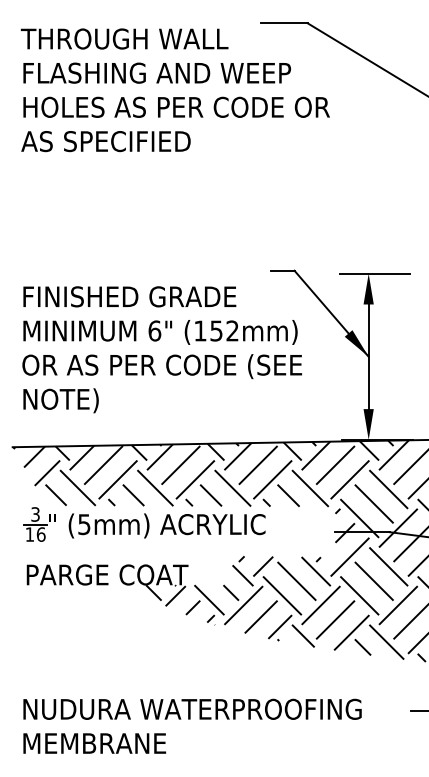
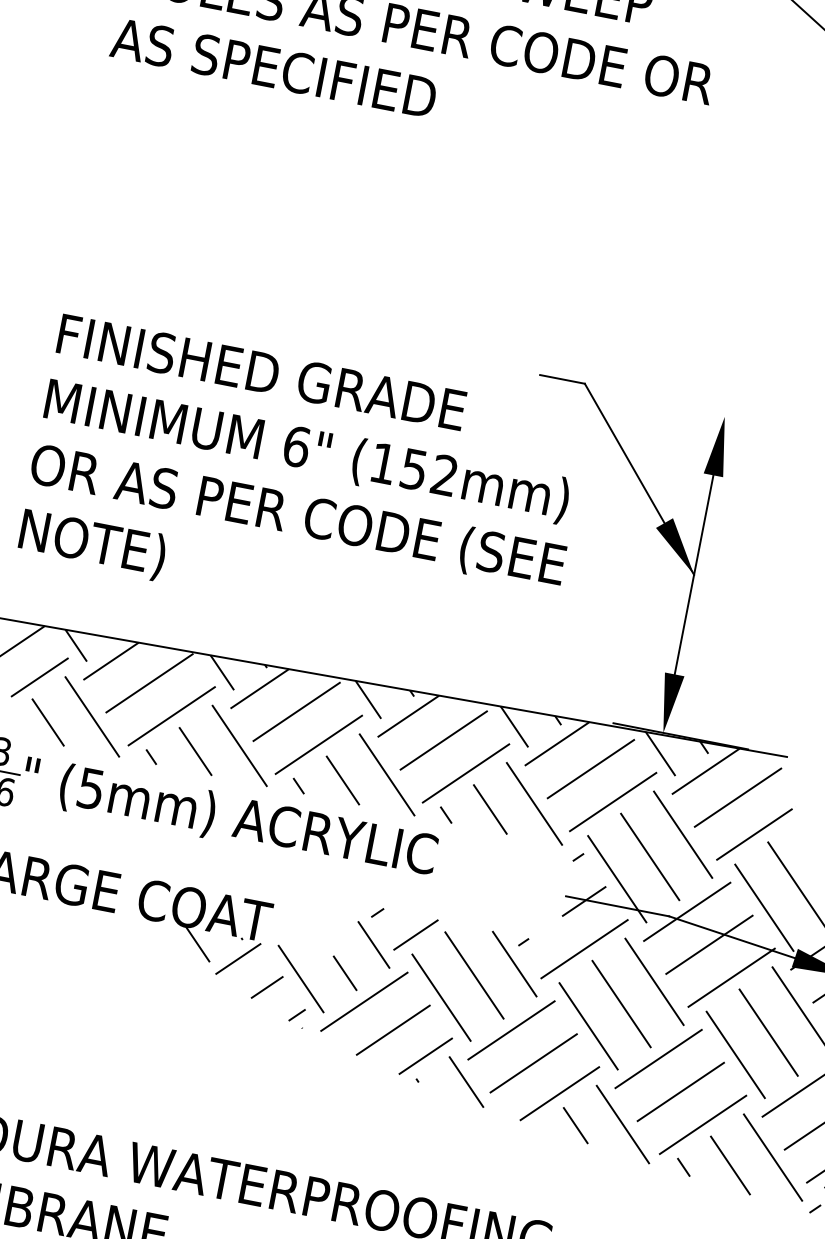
line: (375, 273) -> (737, 418), removed

